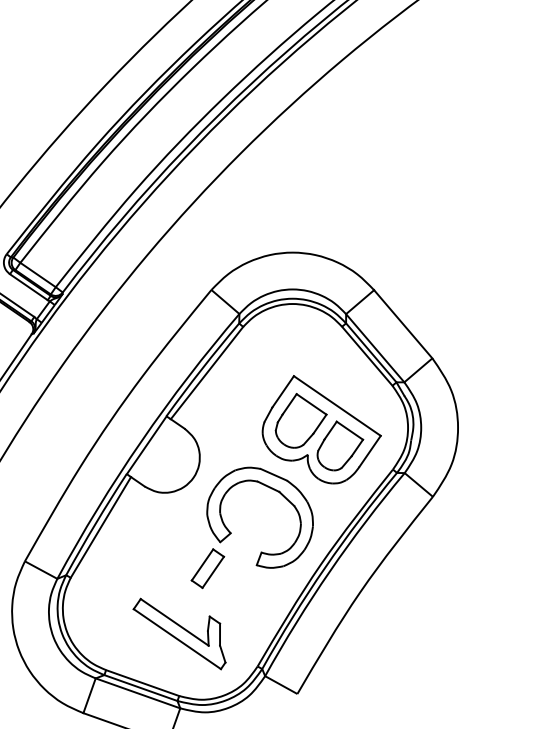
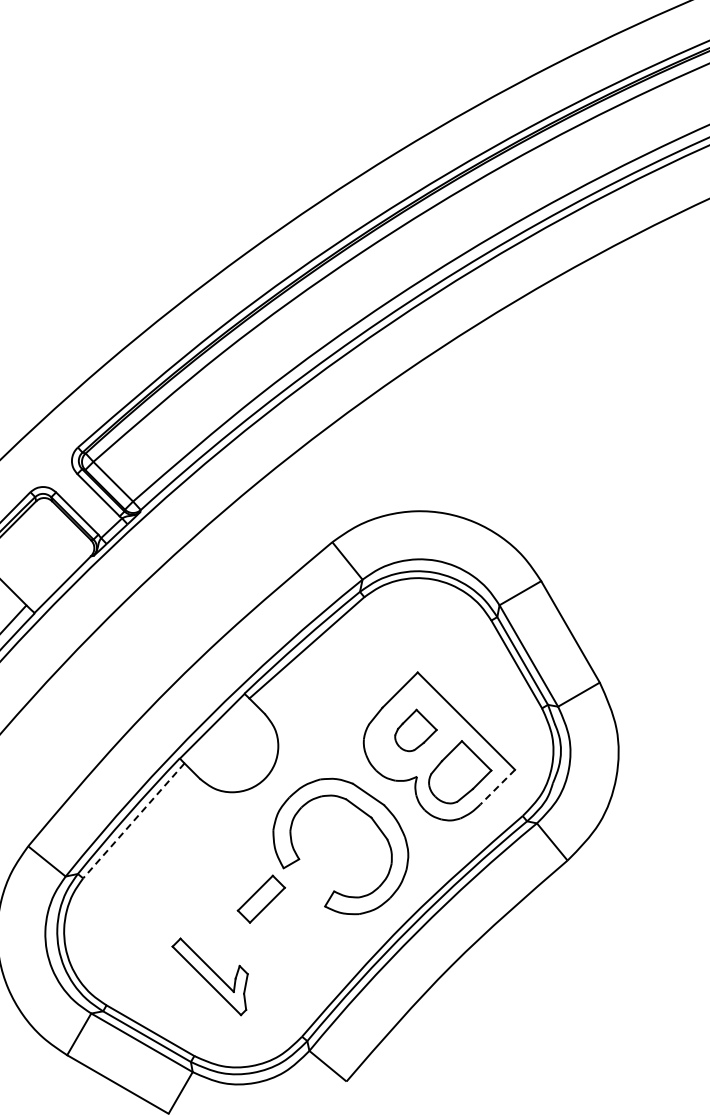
part: (300, 420) -> (415, 730), size x0.6
line: (370, 451) -> (497, 787), solid -> dashed
line: (100, 527) -> (133, 820), solid -> dashed
part: (179, 634) -> (209, 976), size x0.7

